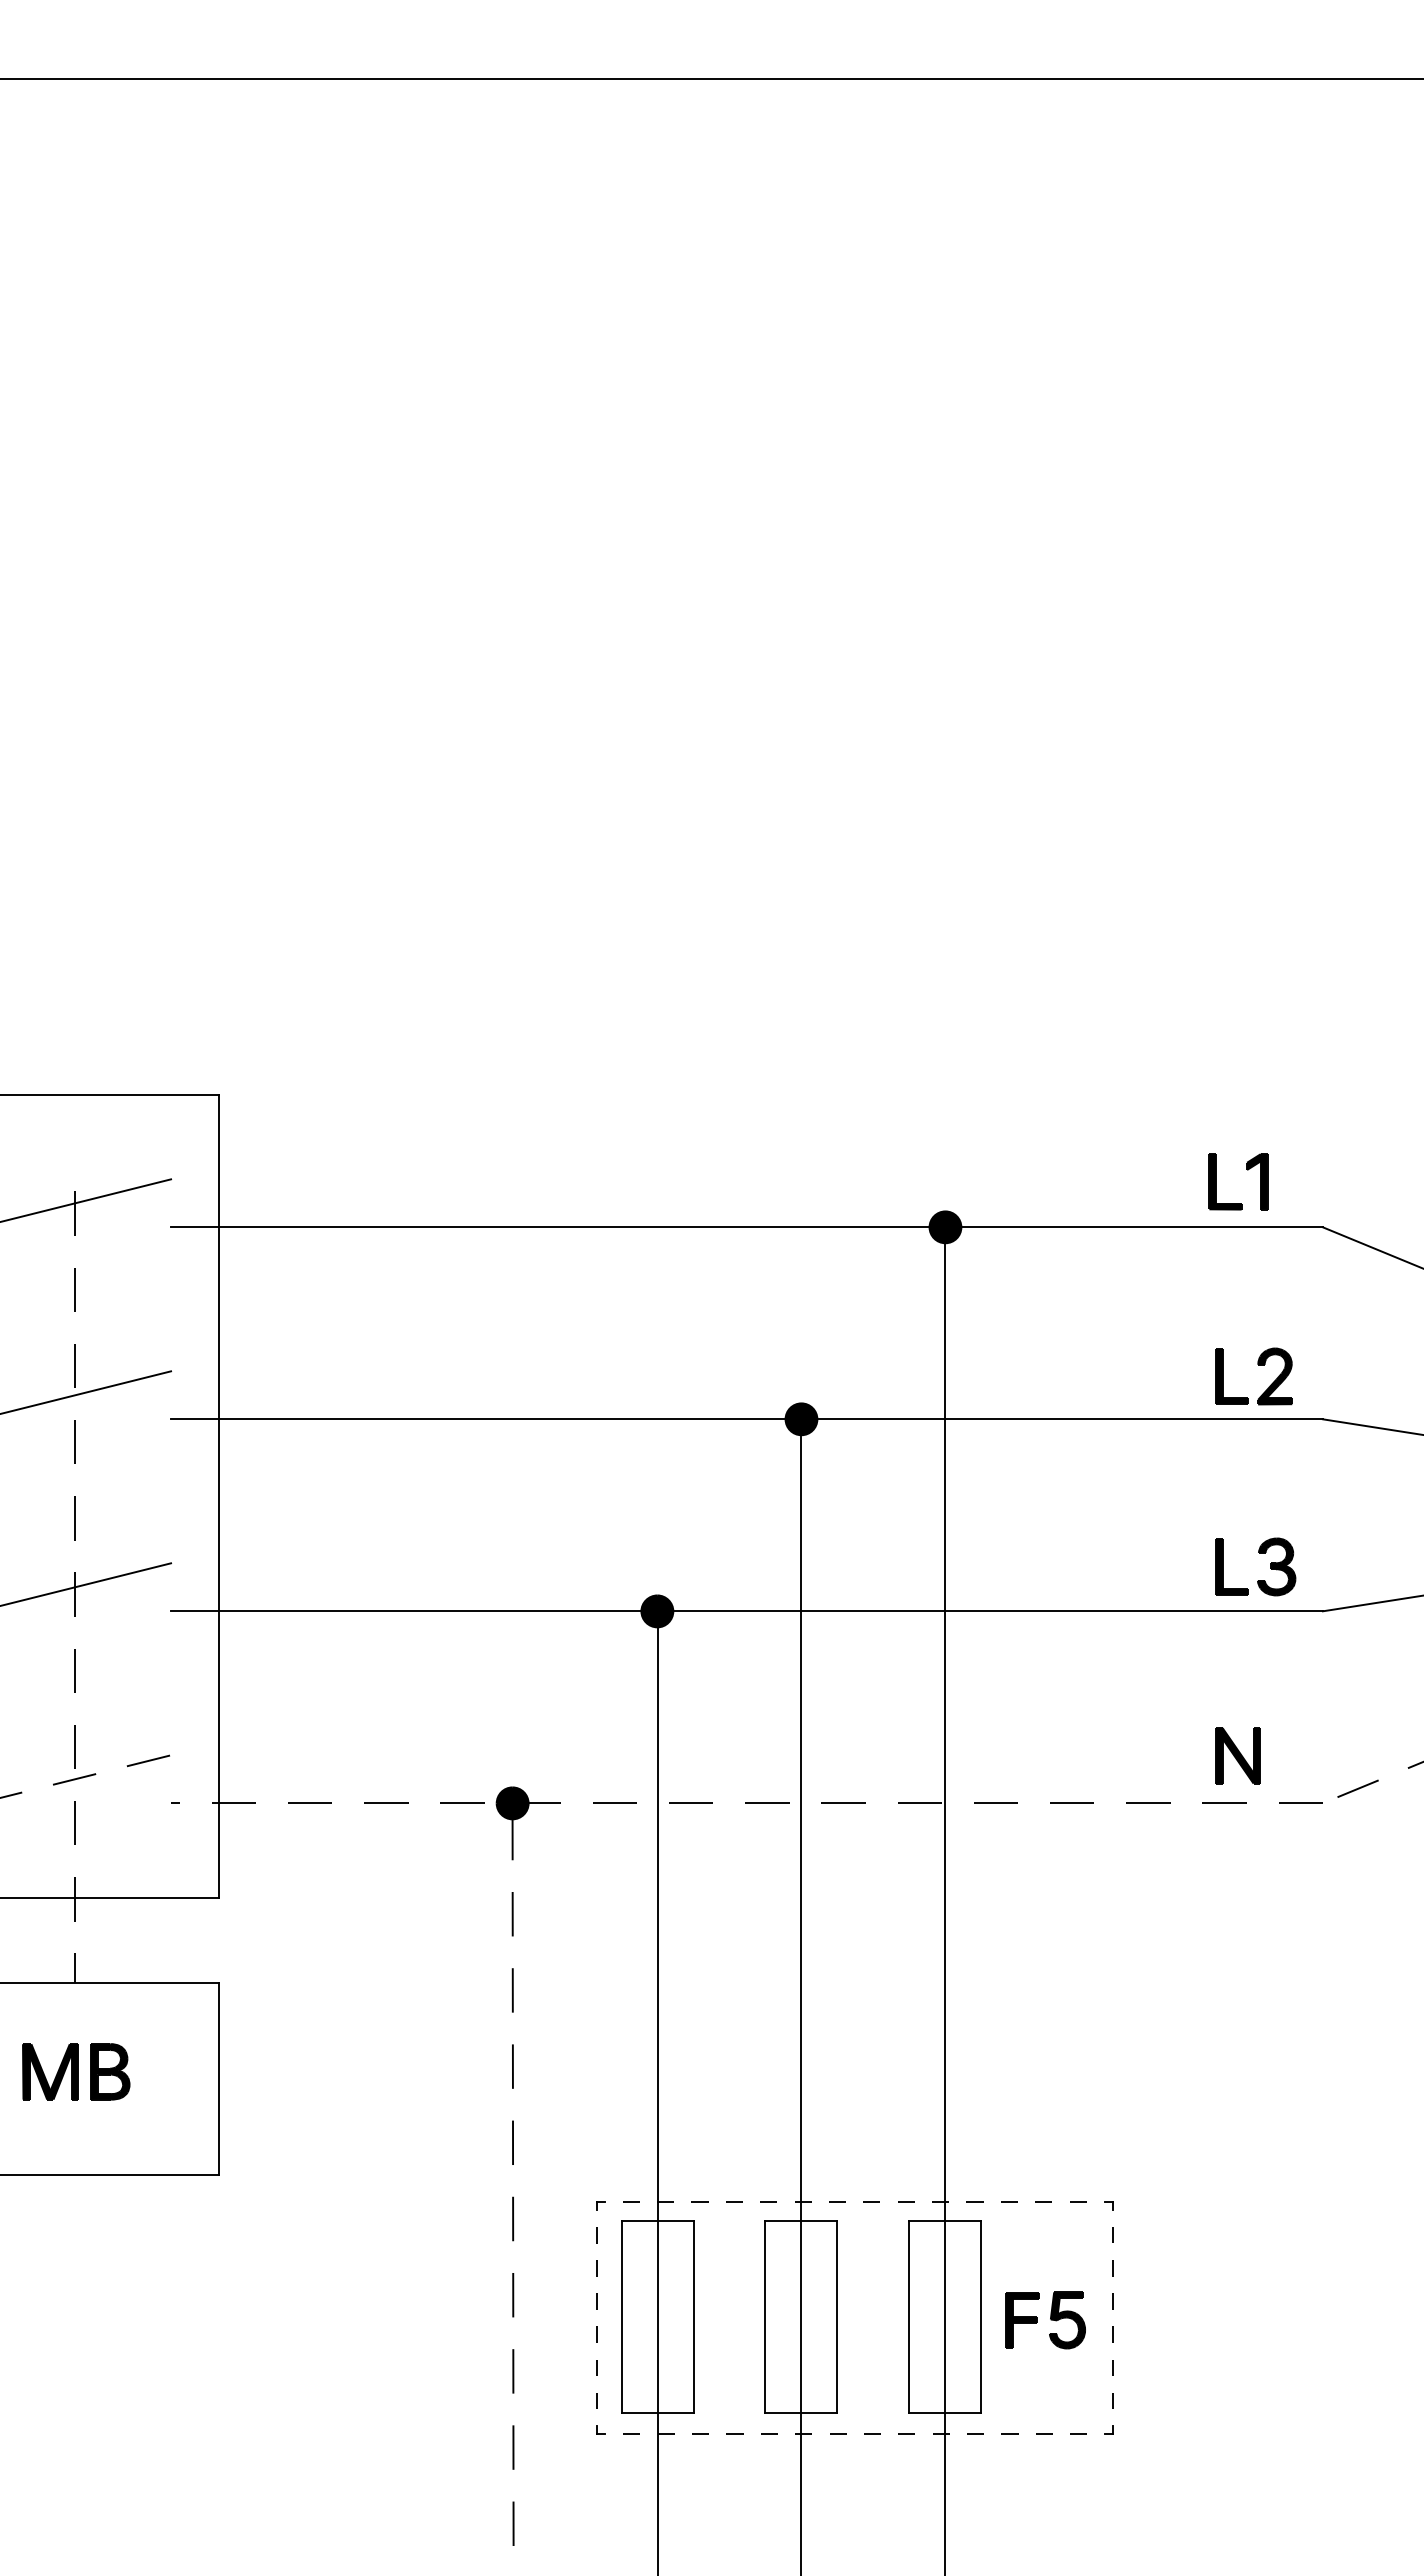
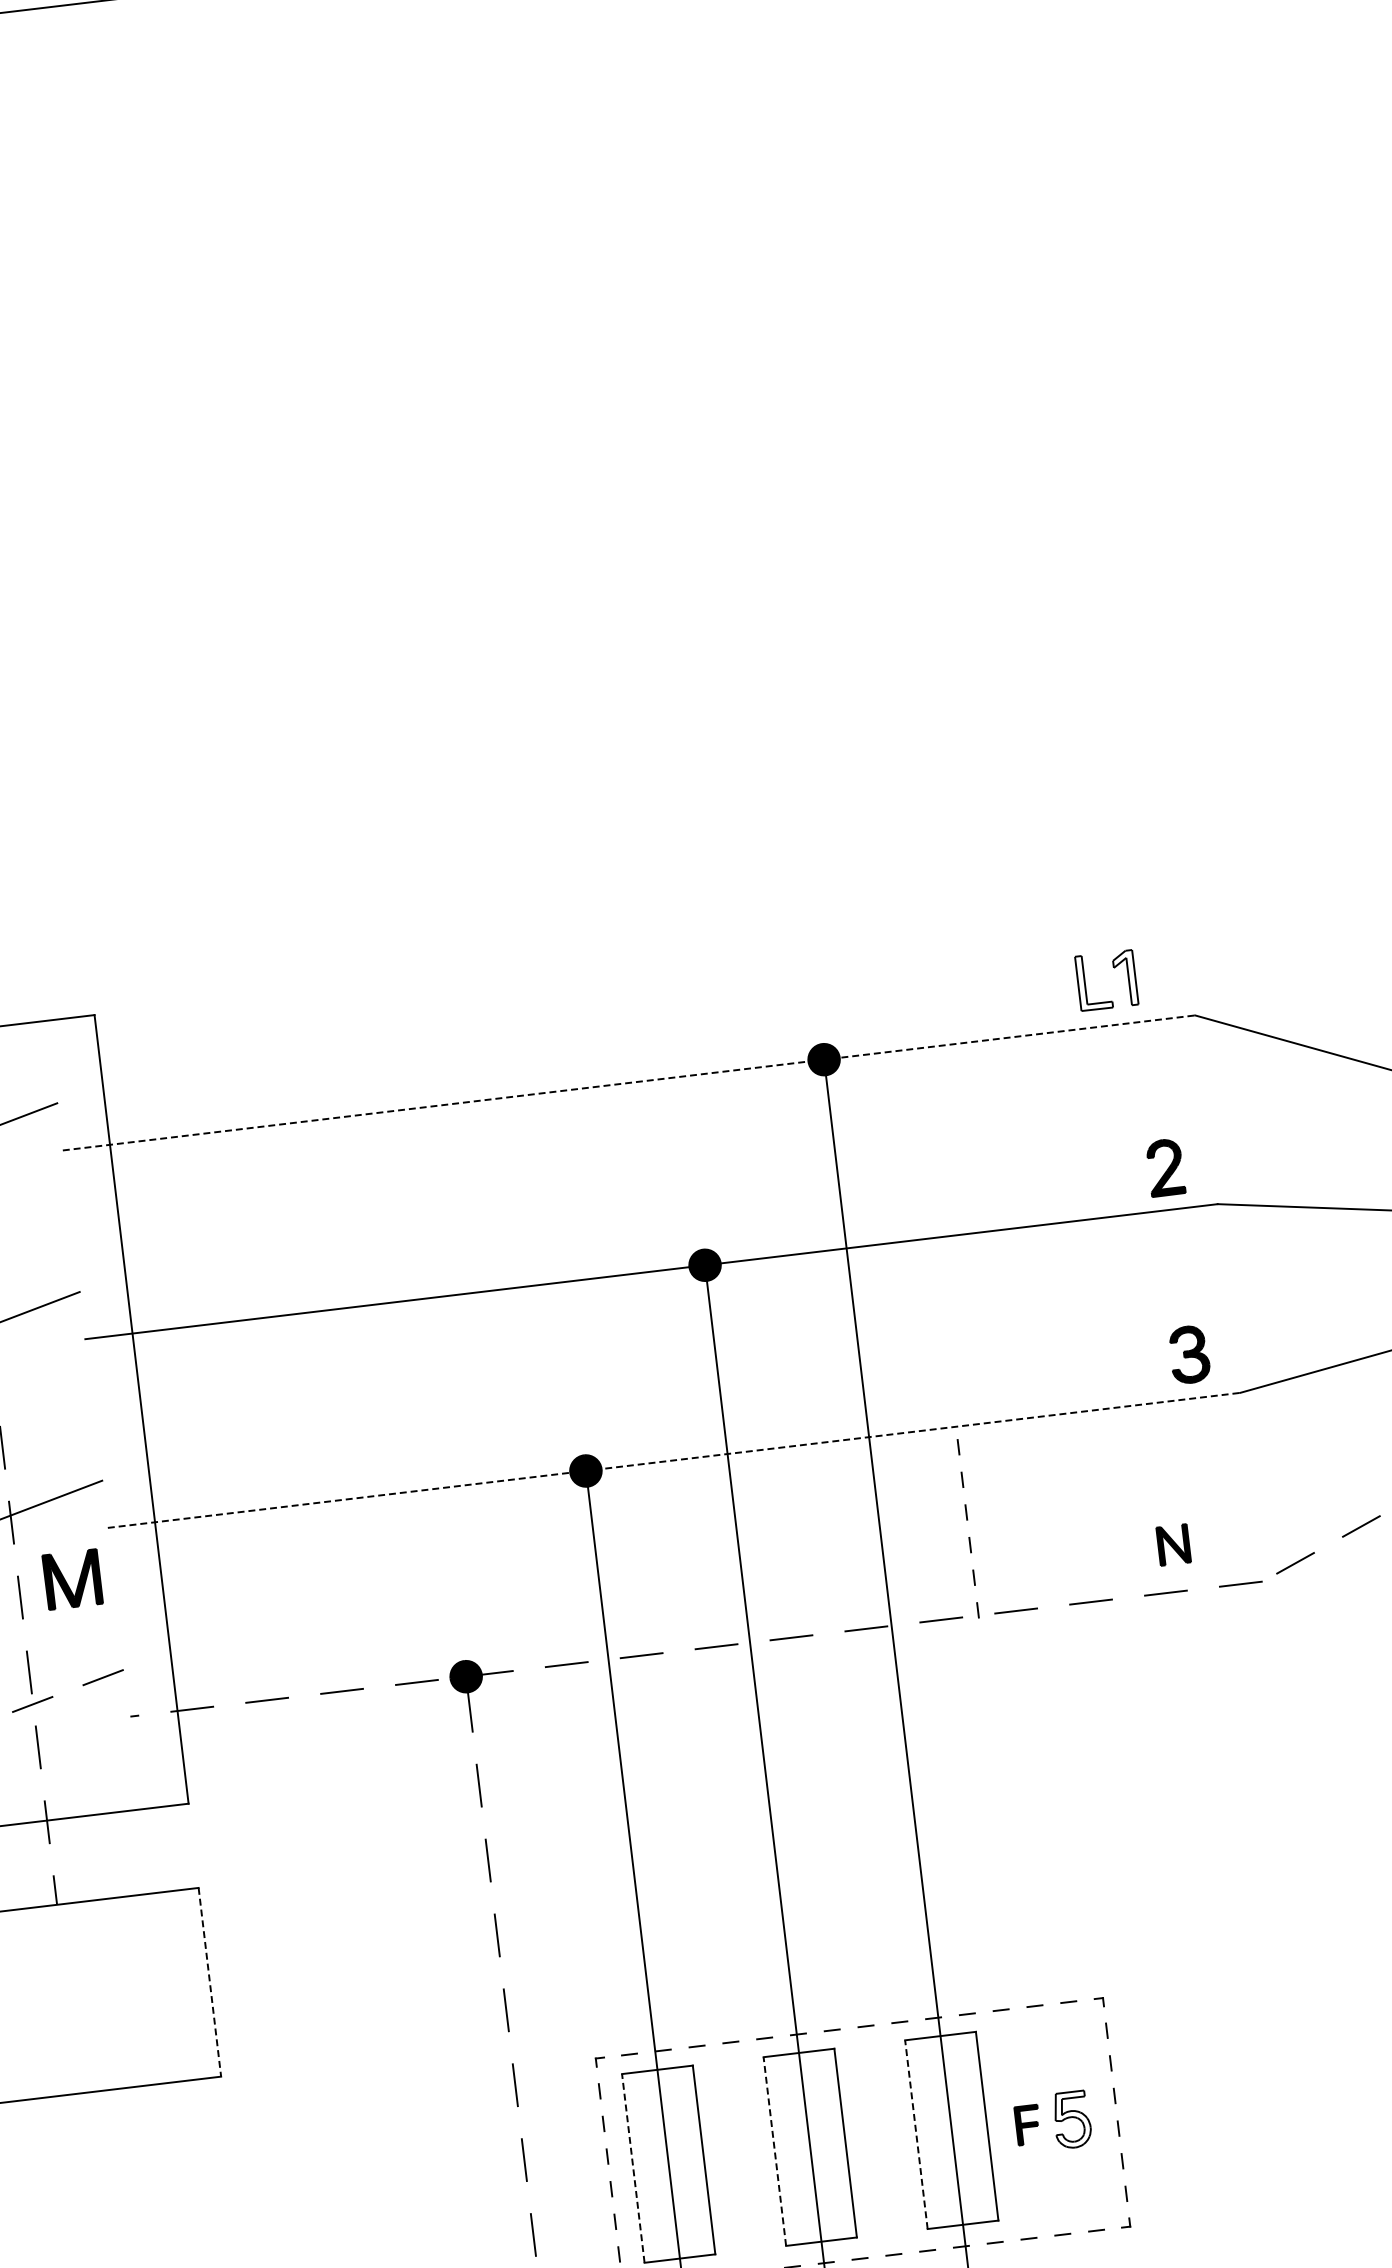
fill: (1225, 1181) -> (1094, 981), removed
fill: (1257, 1181) -> (1125, 978), removed
line: (747, 1227) -> (629, 1083), solid -> dashed
part: (1223, 1376) -> (1114, 1173), removed
part: (1223, 1566) -> (1137, 1360), removed
line: (747, 1611) -> (674, 1460), solid -> dashed
line: (1033, 1706) -> (966, 1520), added
part: (1237, 1755) -> (1173, 1544), size x0.7
part: (110, 2071) -> (102, 1987), removed
part: (44, 2073) -> (66, 1581), moved
line: (219, 2079) -> (210, 1982), solid -> dashed
line: (621, 2316) -> (633, 2168), solid -> dashed
line: (765, 2316) -> (774, 2151), solid -> dashed
line: (909, 2316) -> (916, 2134), solid -> dashed
part: (1022, 2320) -> (1027, 2125), size x0.7
fill: (1067, 2320) -> (1072, 2120), removed

